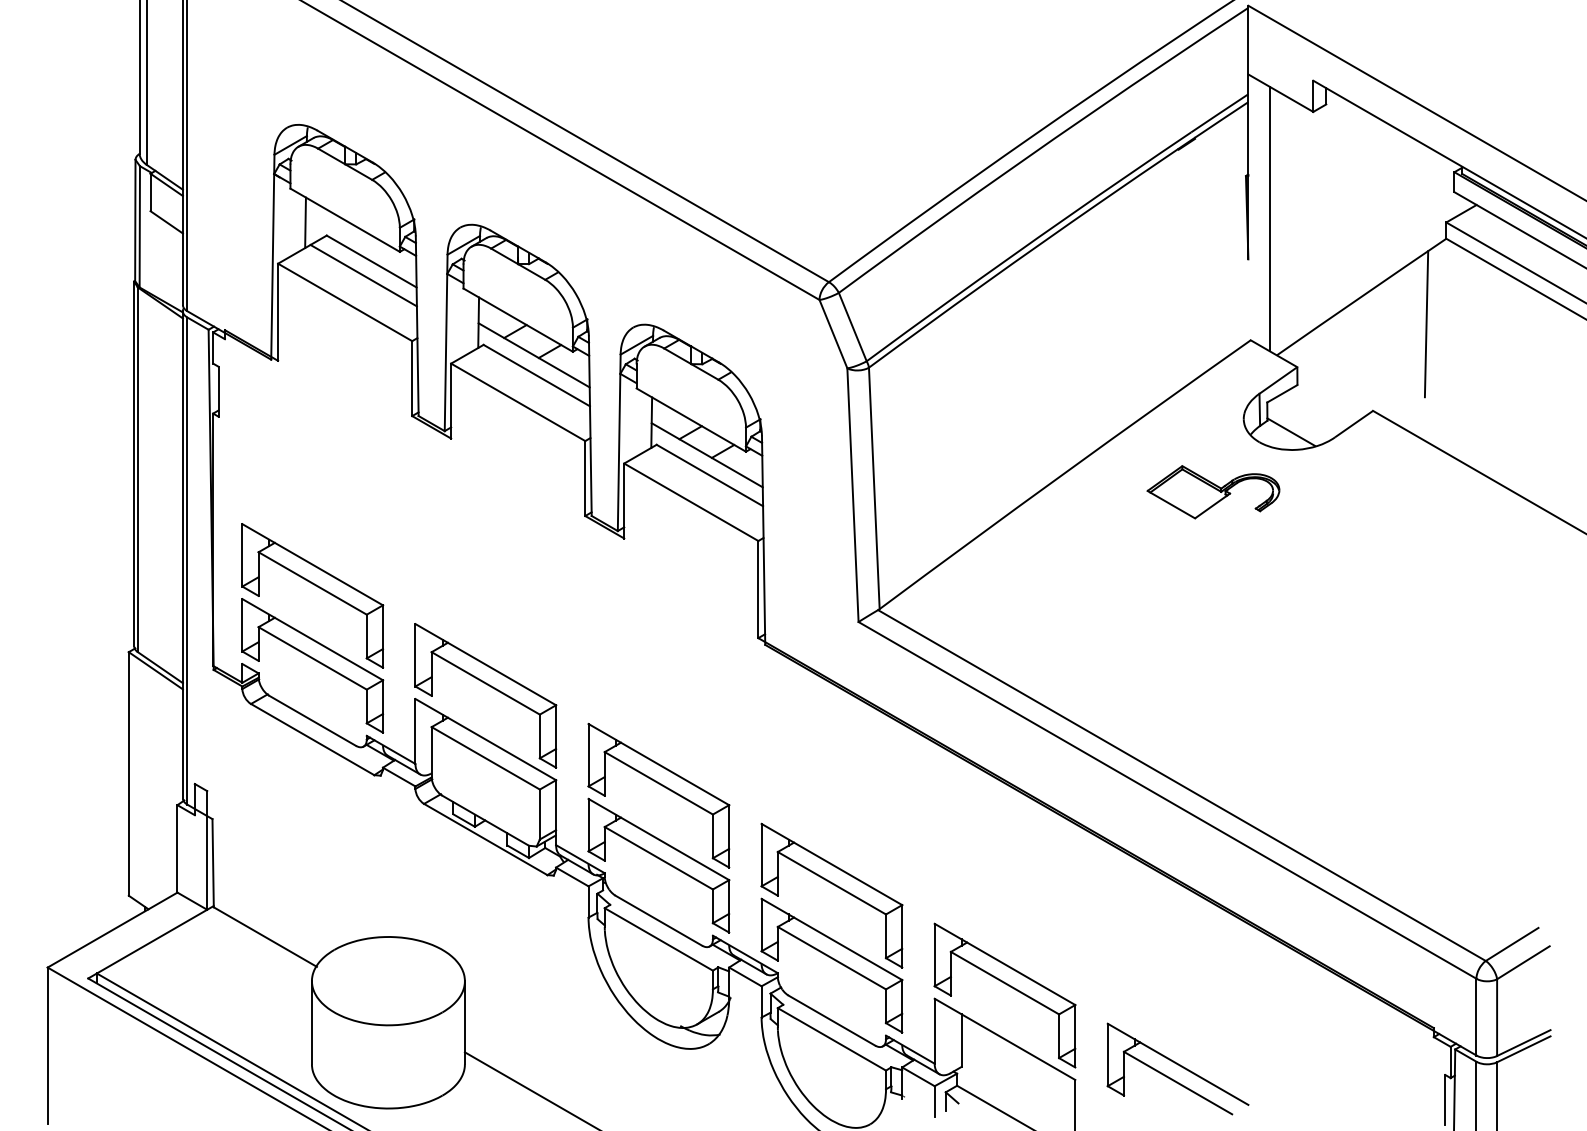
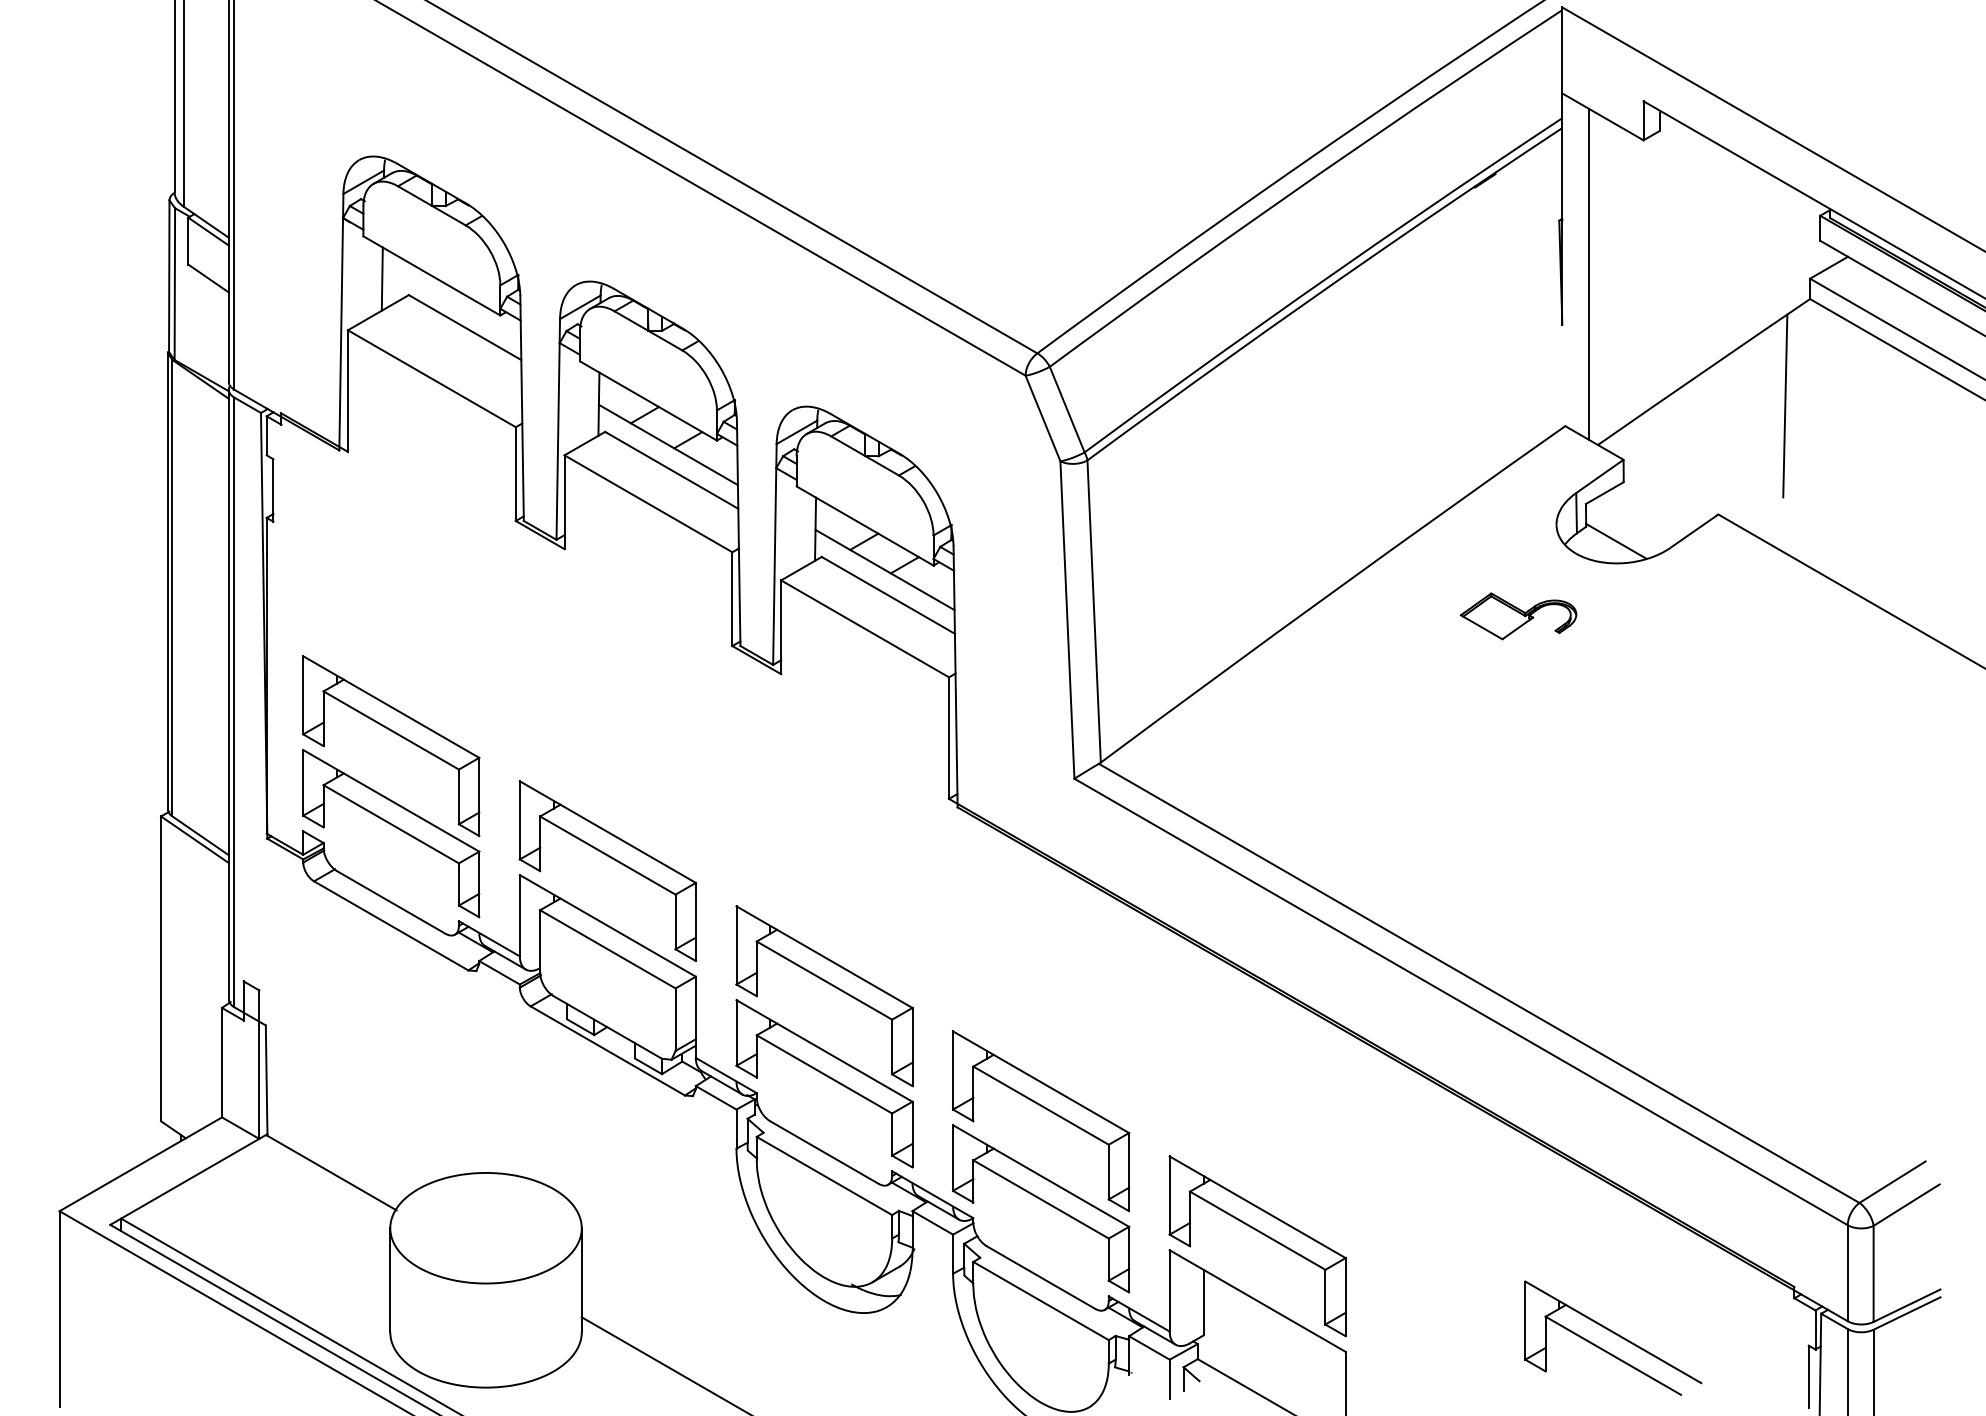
line: (363, 275) -> (454, 344), removed
part: (1213, 492) -> (1518, 616), size x0.7
part: (1178, 1068) -> (1613, 1337), moved

